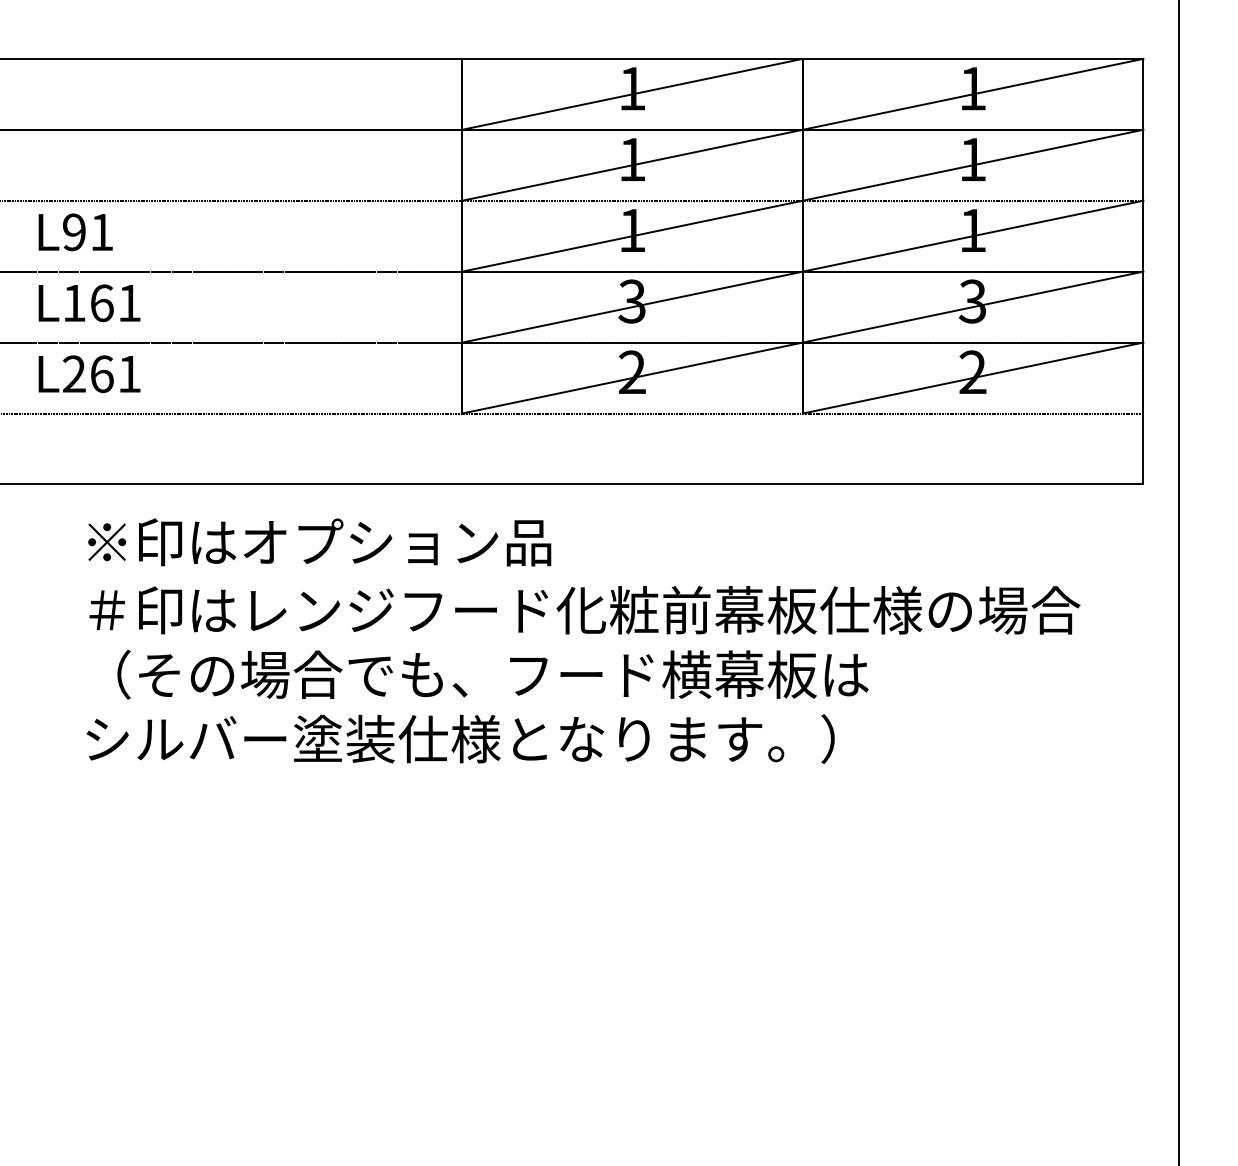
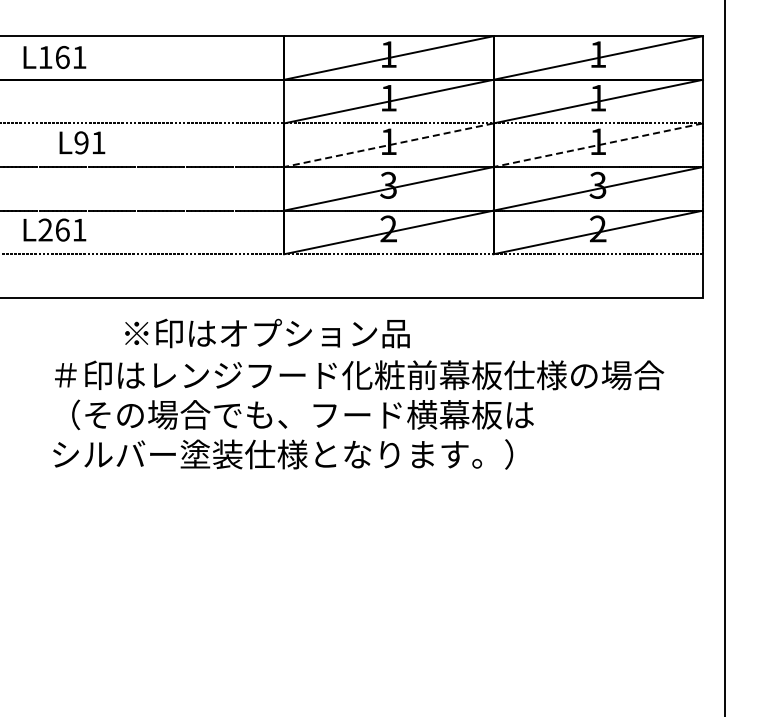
text: (75, 231) -> (82, 142), moved
line: (632, 236) -> (388, 145), solid -> dashed
line: (973, 236) -> (598, 145), solid -> dashed
text: (88, 303) -> (54, 57), moved
text: (319, 542) -> (267, 333), moved

